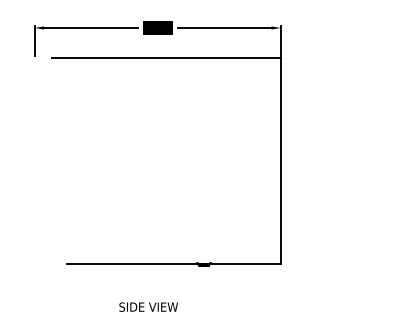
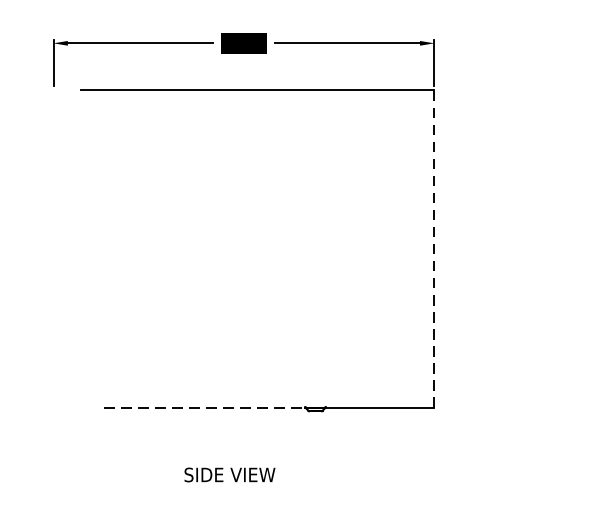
line: (280, 161) -> (433, 249), solid -> dashed
line: (132, 263) -> (204, 407), solid -> dashed

